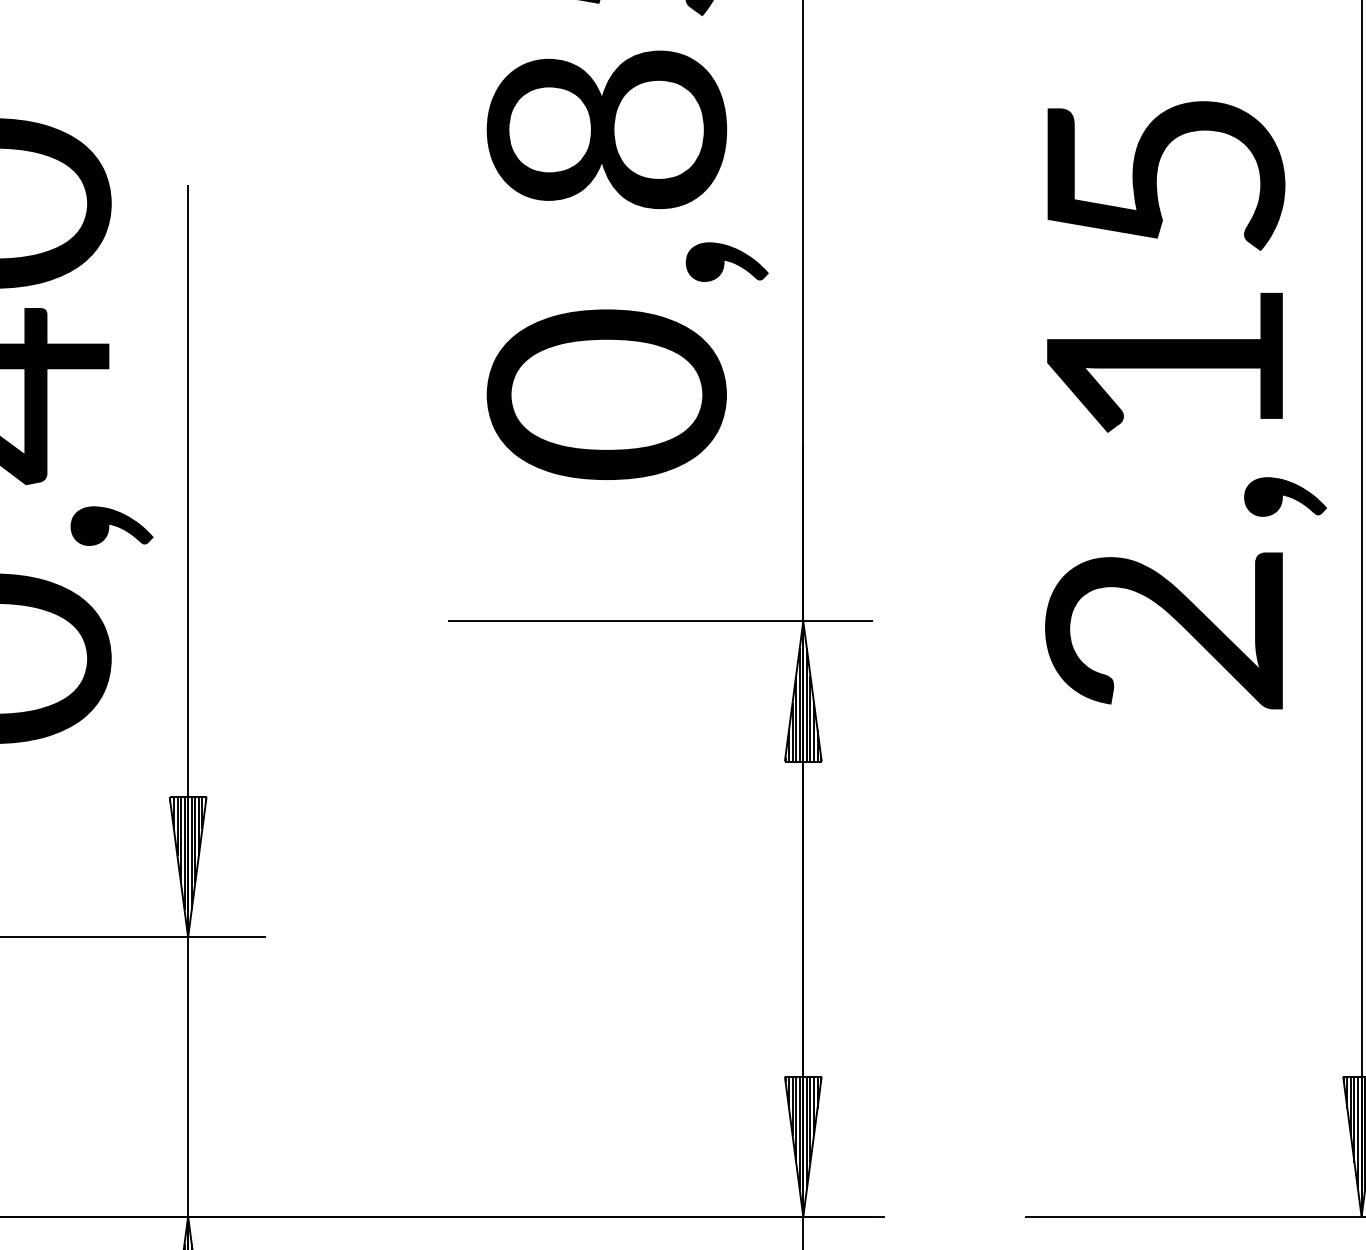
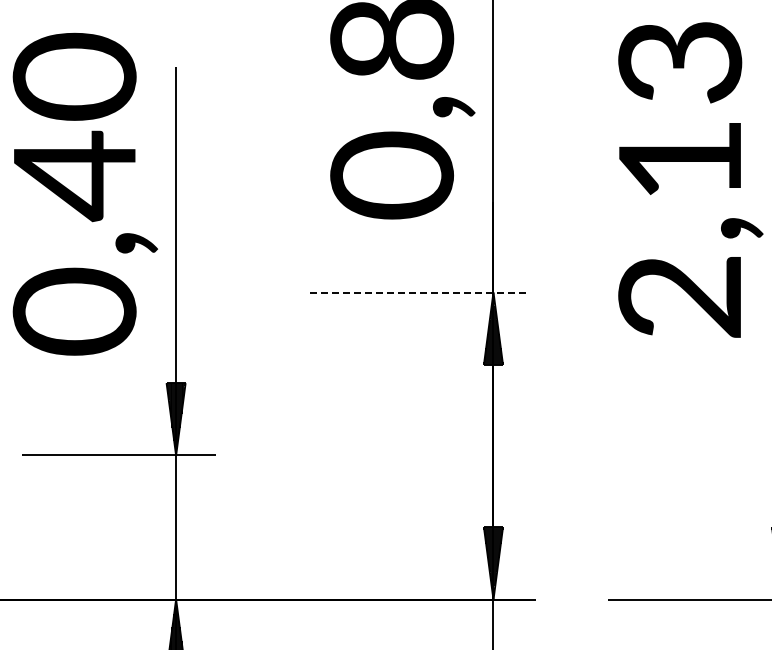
text: (1165, 175) -> (680, 62), 2,15 -> 2,13
line: (659, 621) -> (419, 292), solid -> dashed

